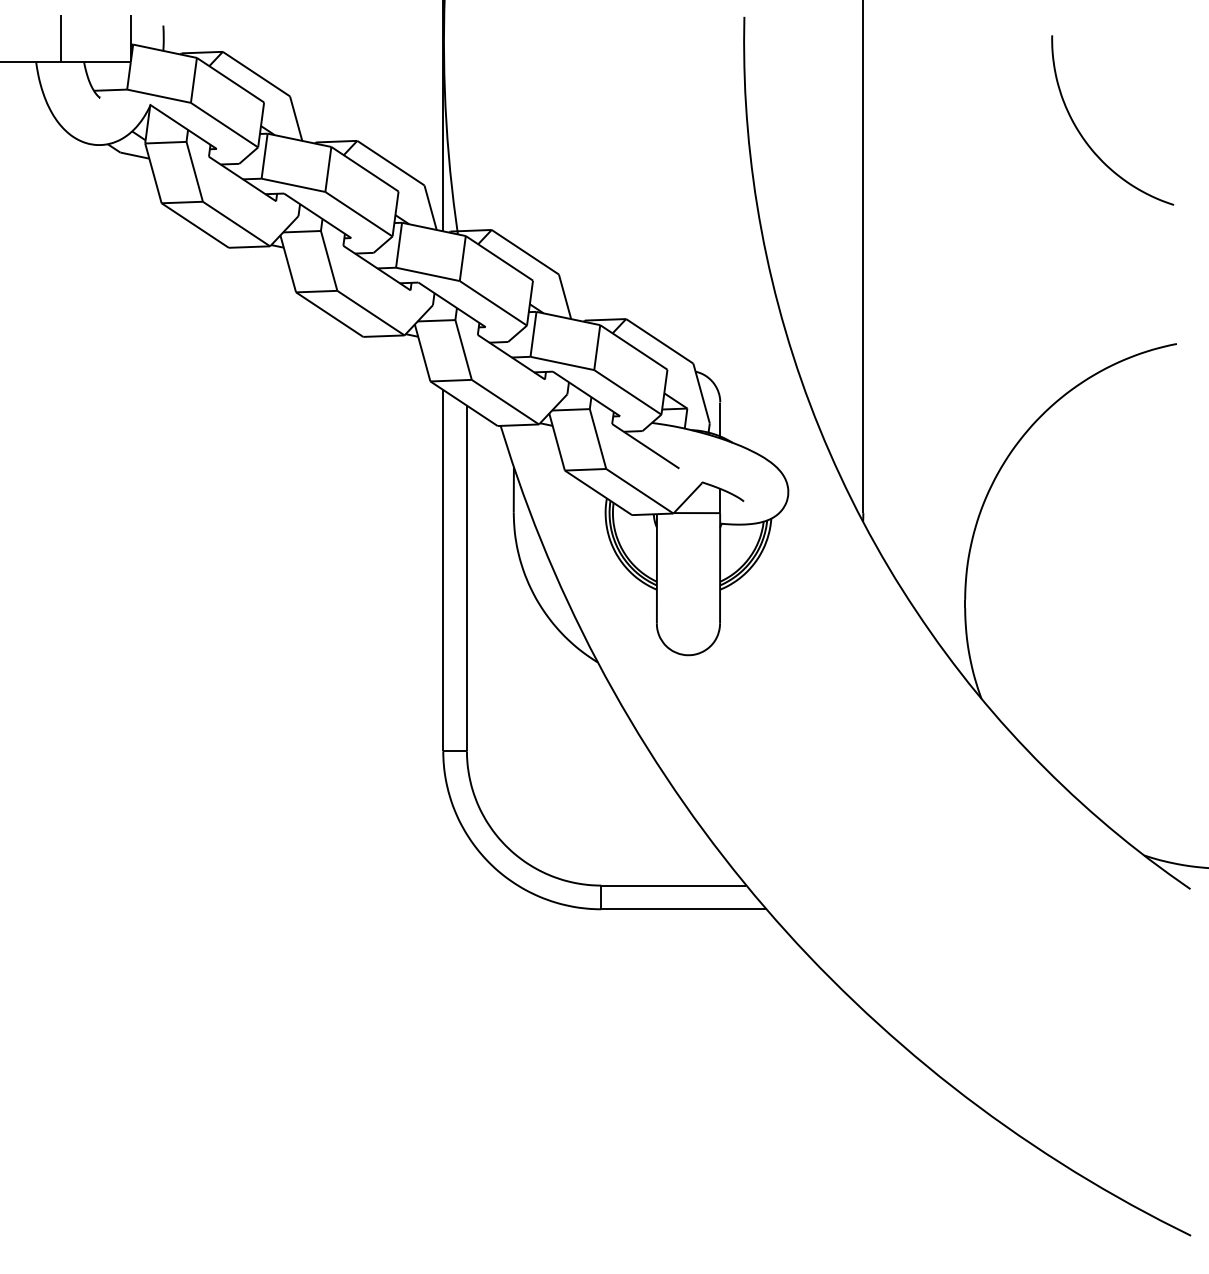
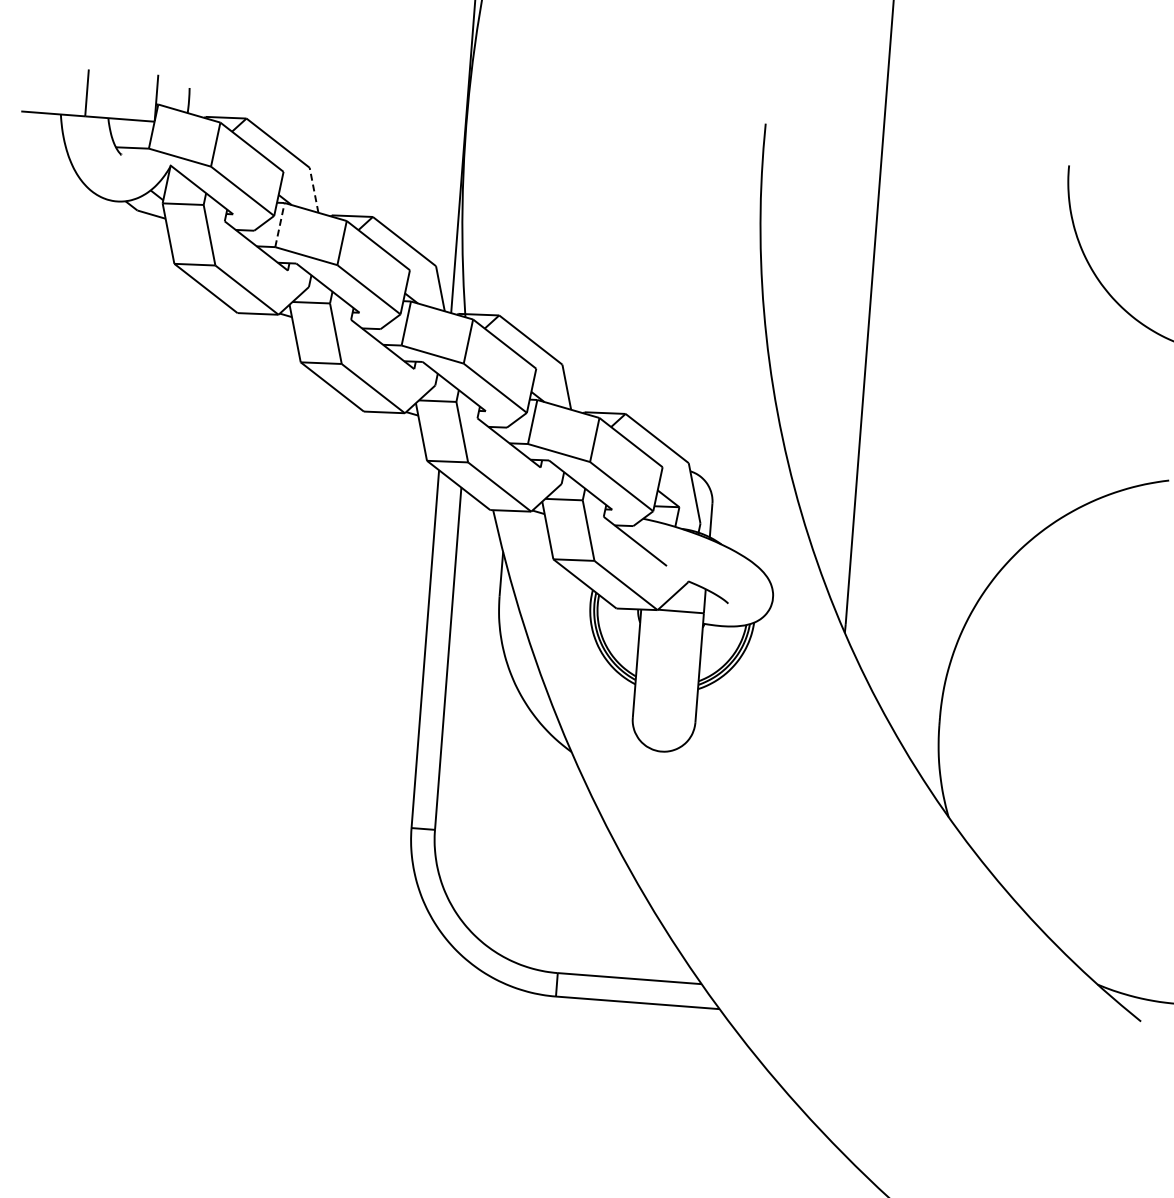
line: (296, 118) -> (314, 190), solid -> dashed
line: (264, 156) -> (279, 225), solid -> dashed

